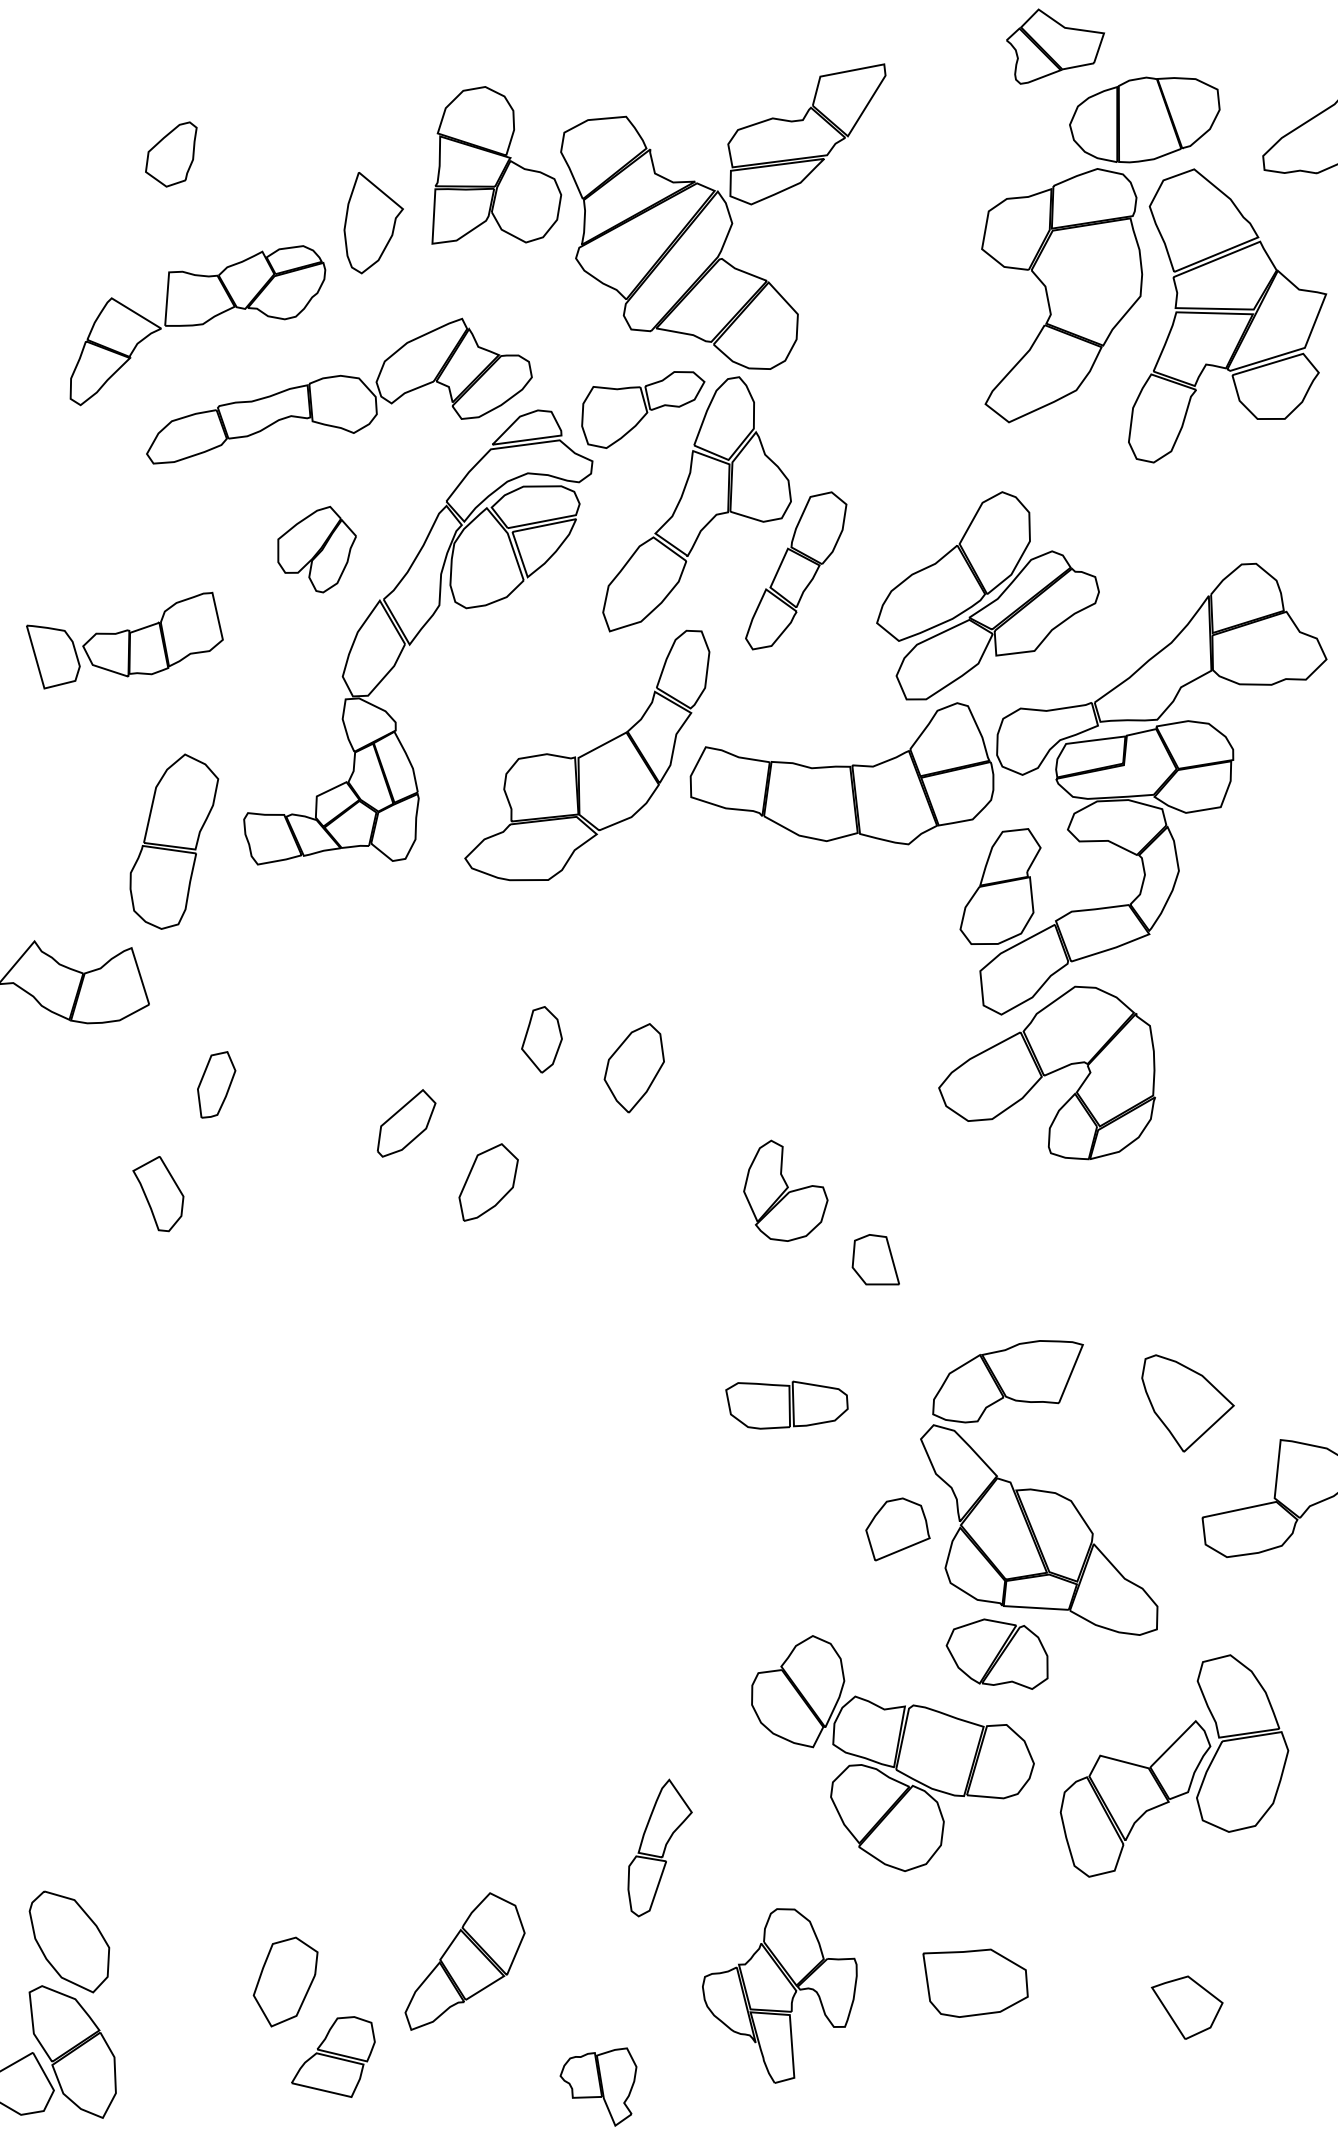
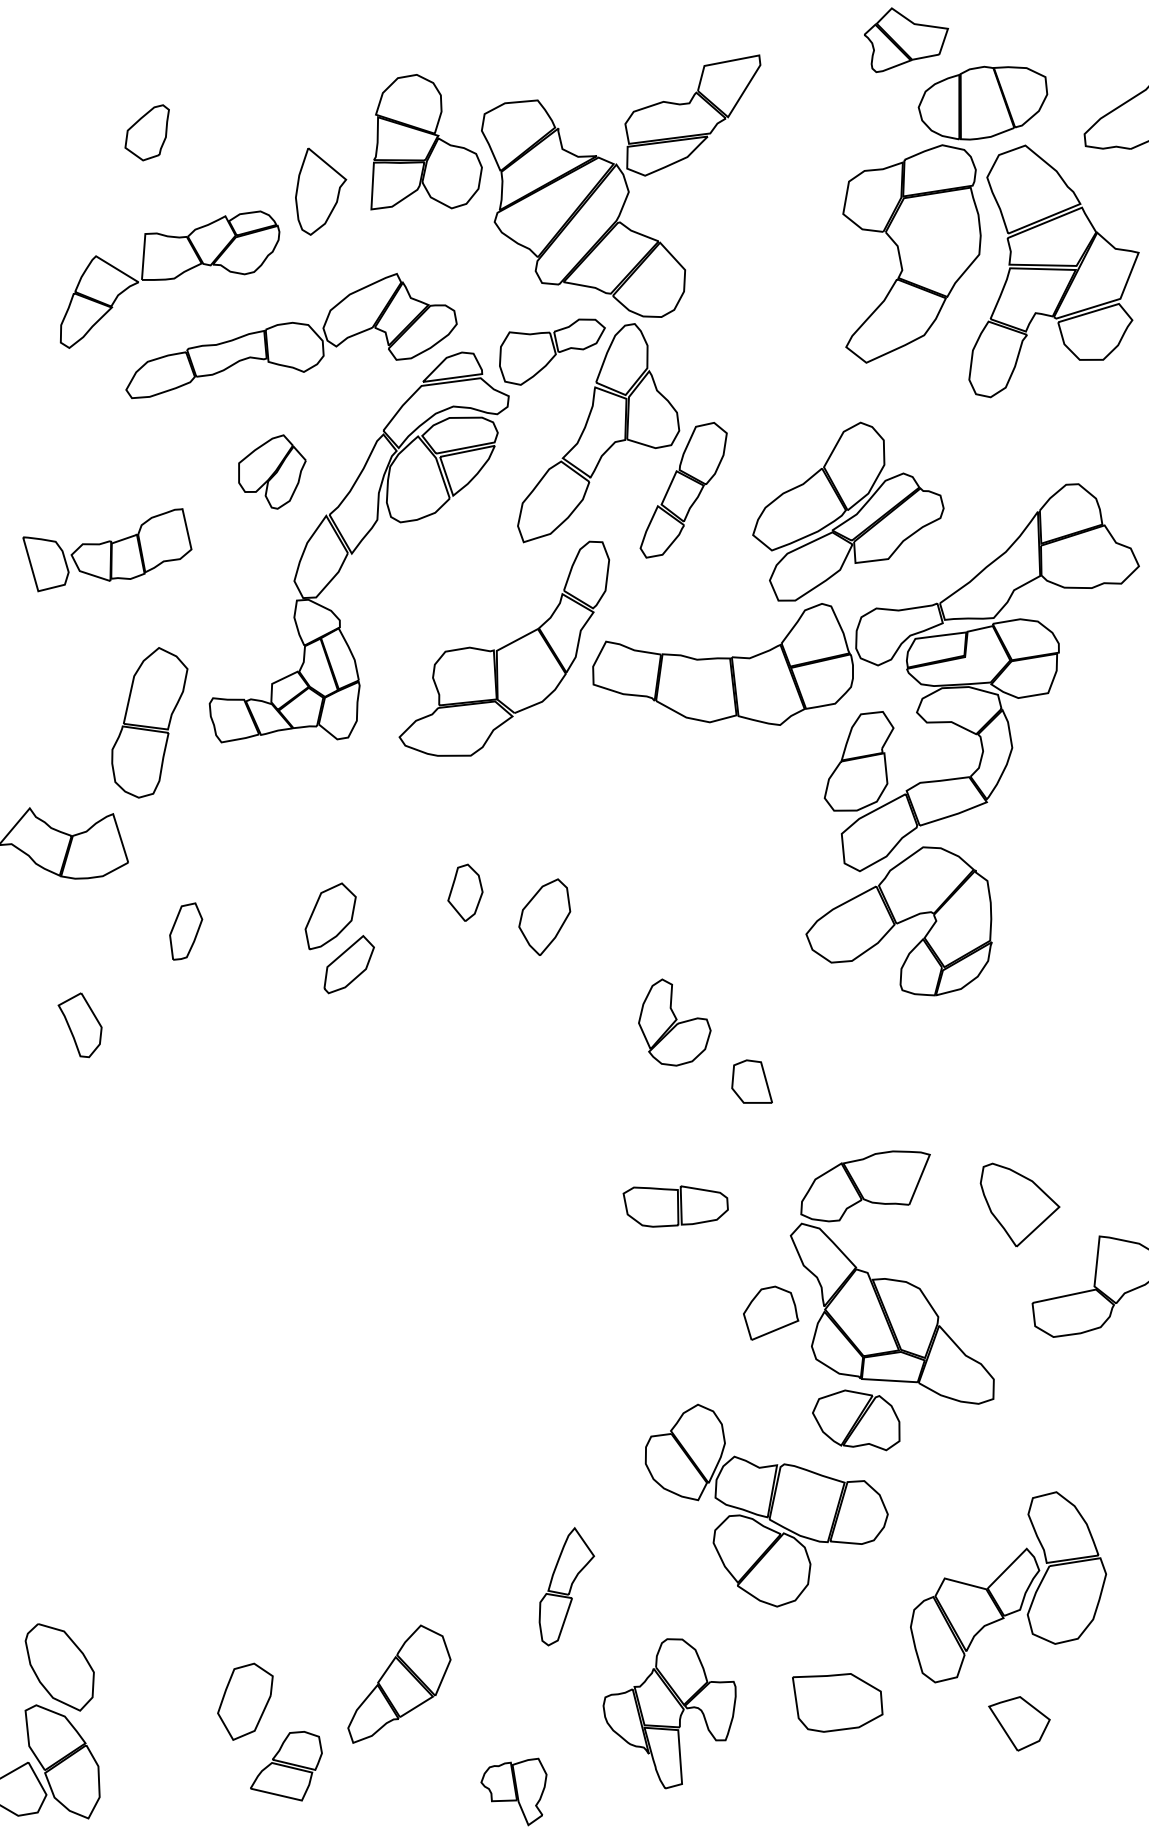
part: (488, 1182) -> (330, 916), moved
part: (157, 1194) -> (79, 1025), moved
part: (1174, 1766) -> (1008, 1587), moved

